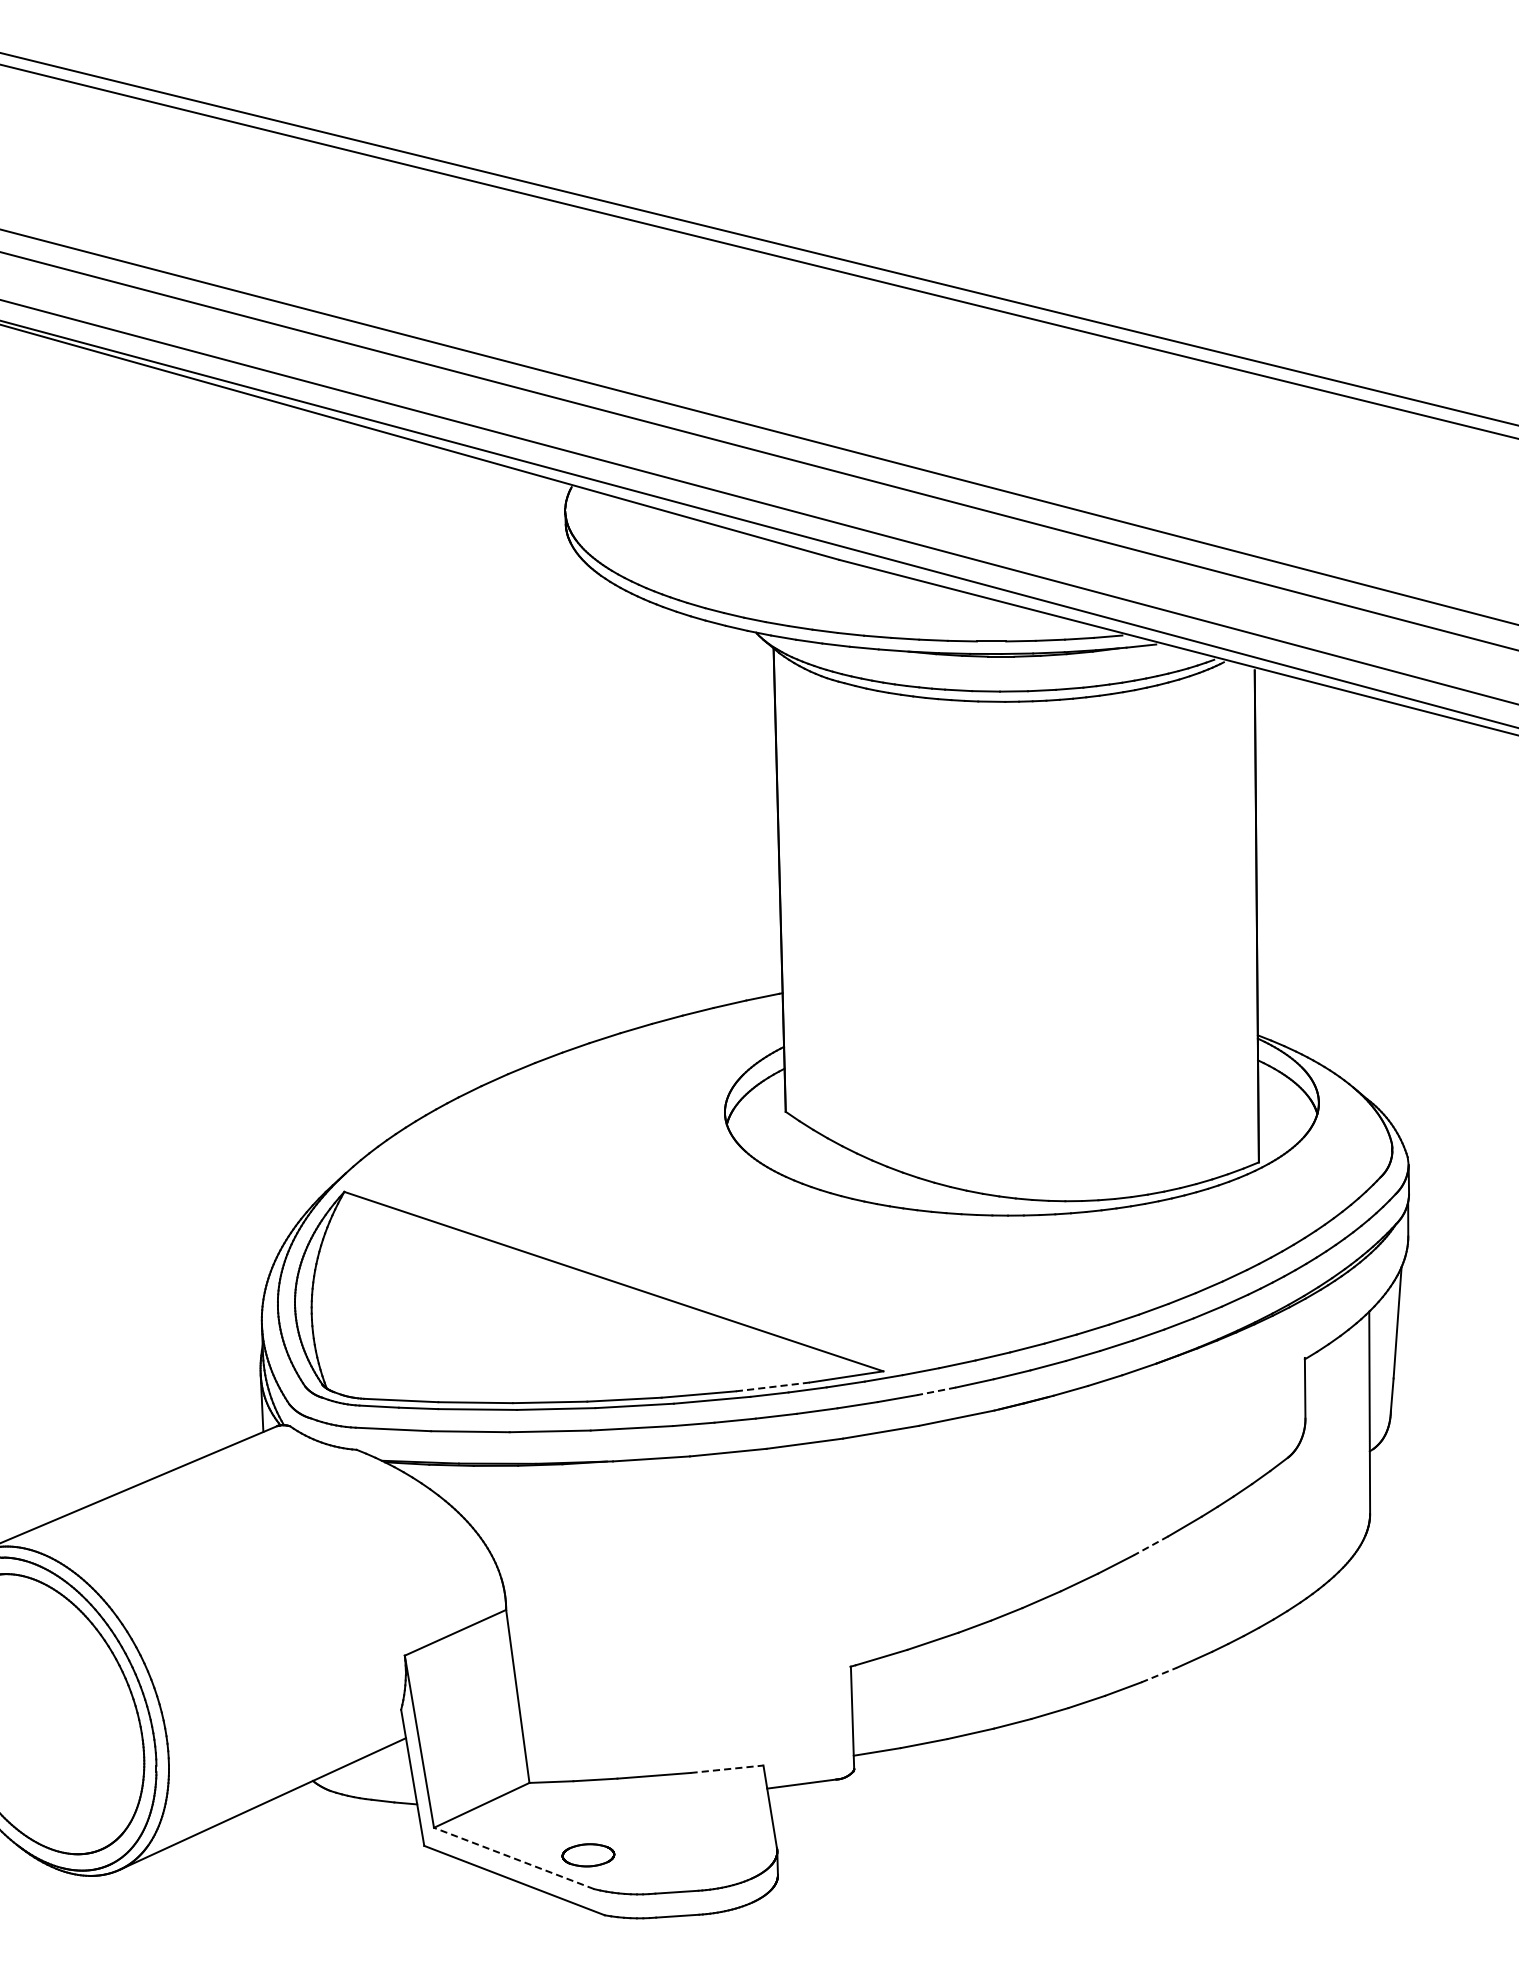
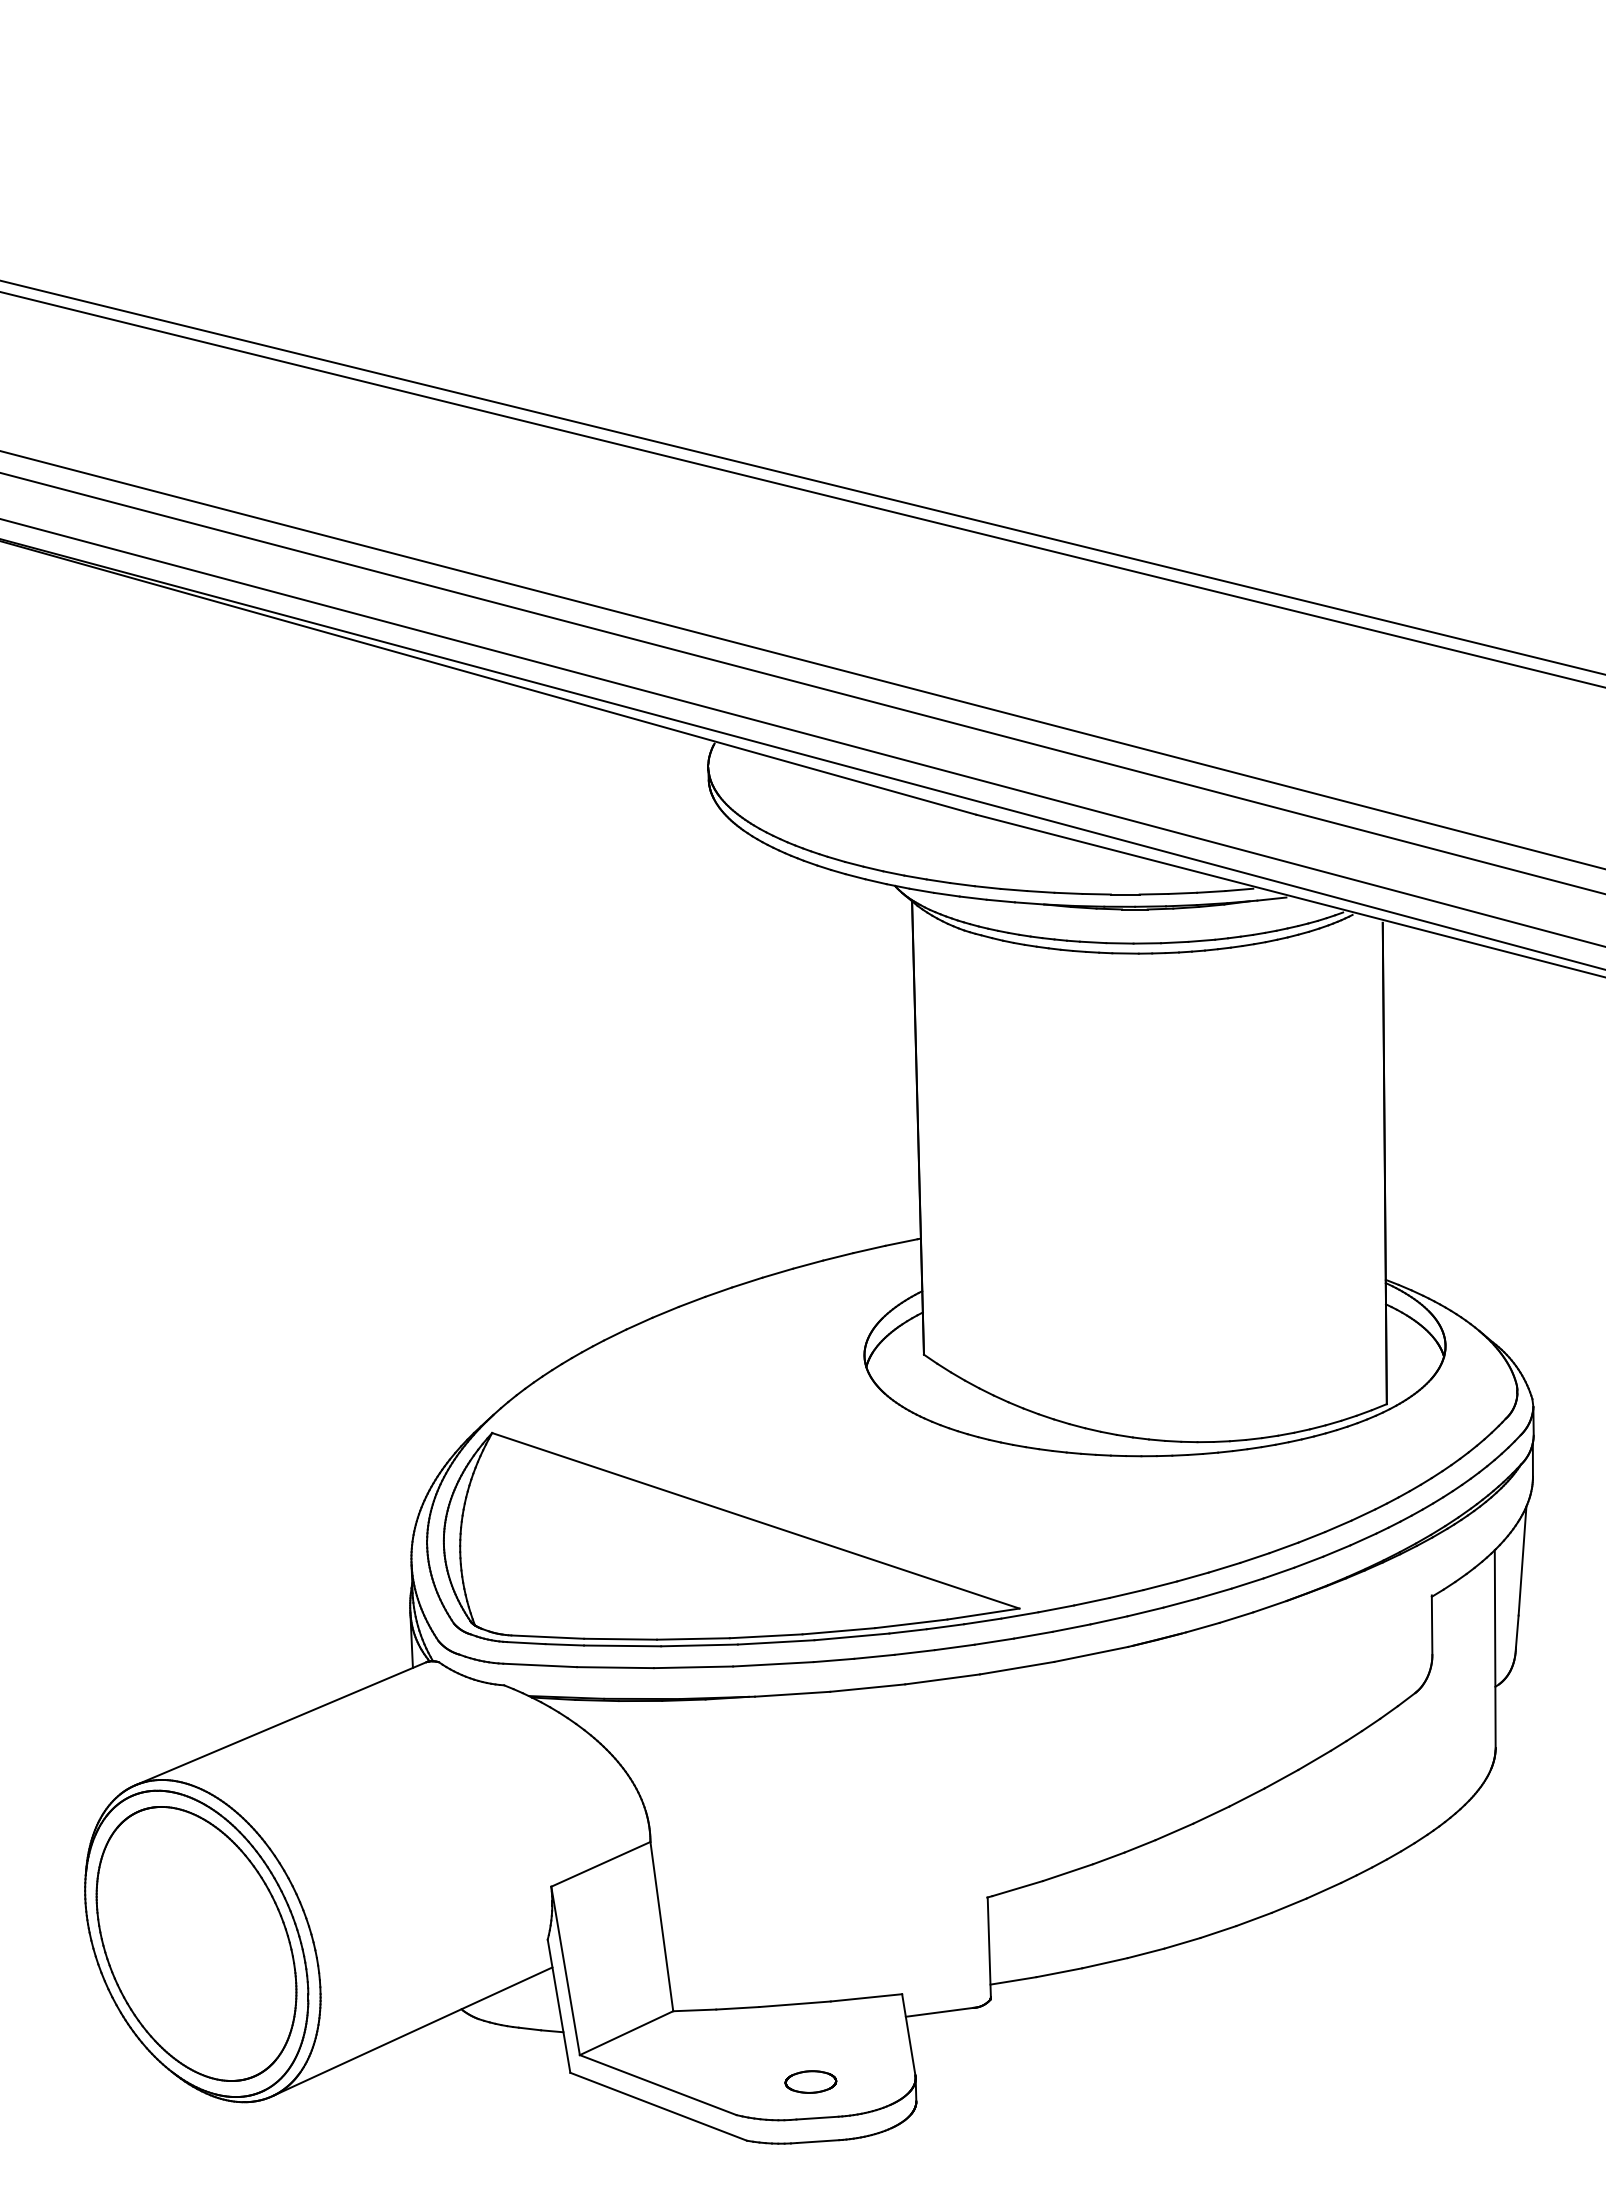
line: (773, 1386) -> (911, 1623), dashed -> solid
line: (936, 1391) -> (1071, 1628), dashed -> solid
line: (1151, 1546) -> (1281, 1779), dashed -> solid
line: (1159, 1674) -> (1289, 1905), dashed -> solid
line: (727, 1768) -> (866, 1997), dashed -> solid
part: (587, 1854) -> (810, 2081), moved
line: (514, 1858) -> (658, 2085), dashed -> solid

